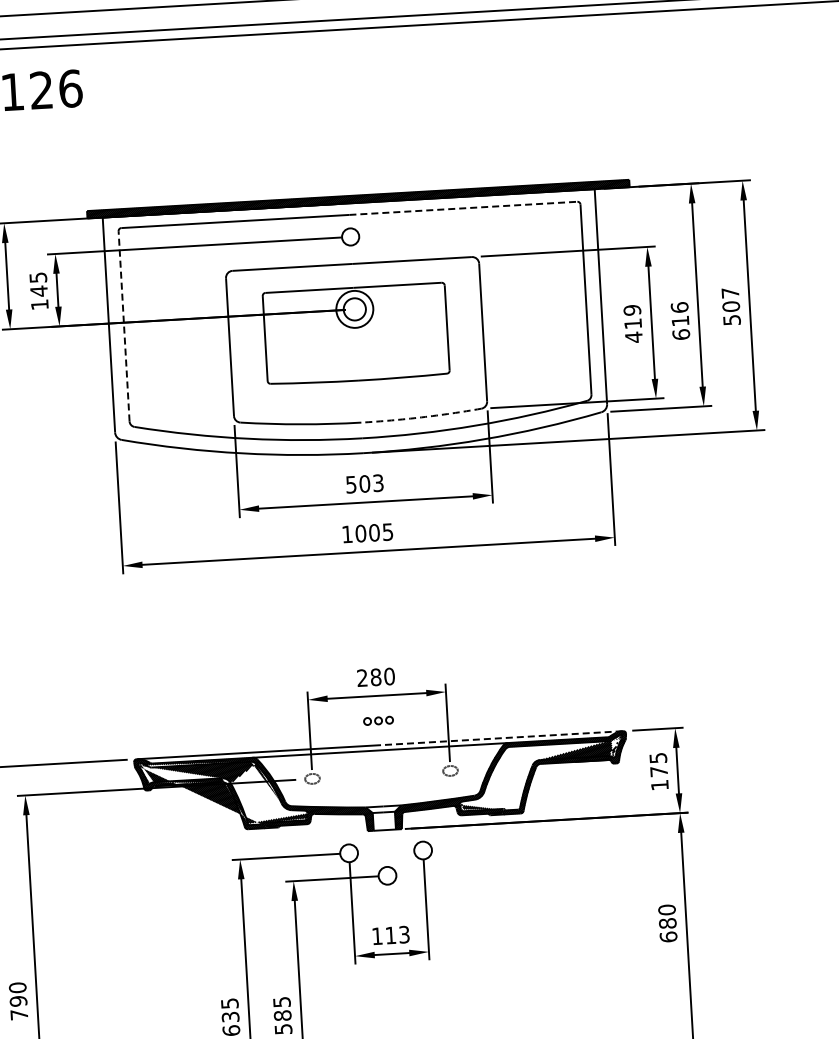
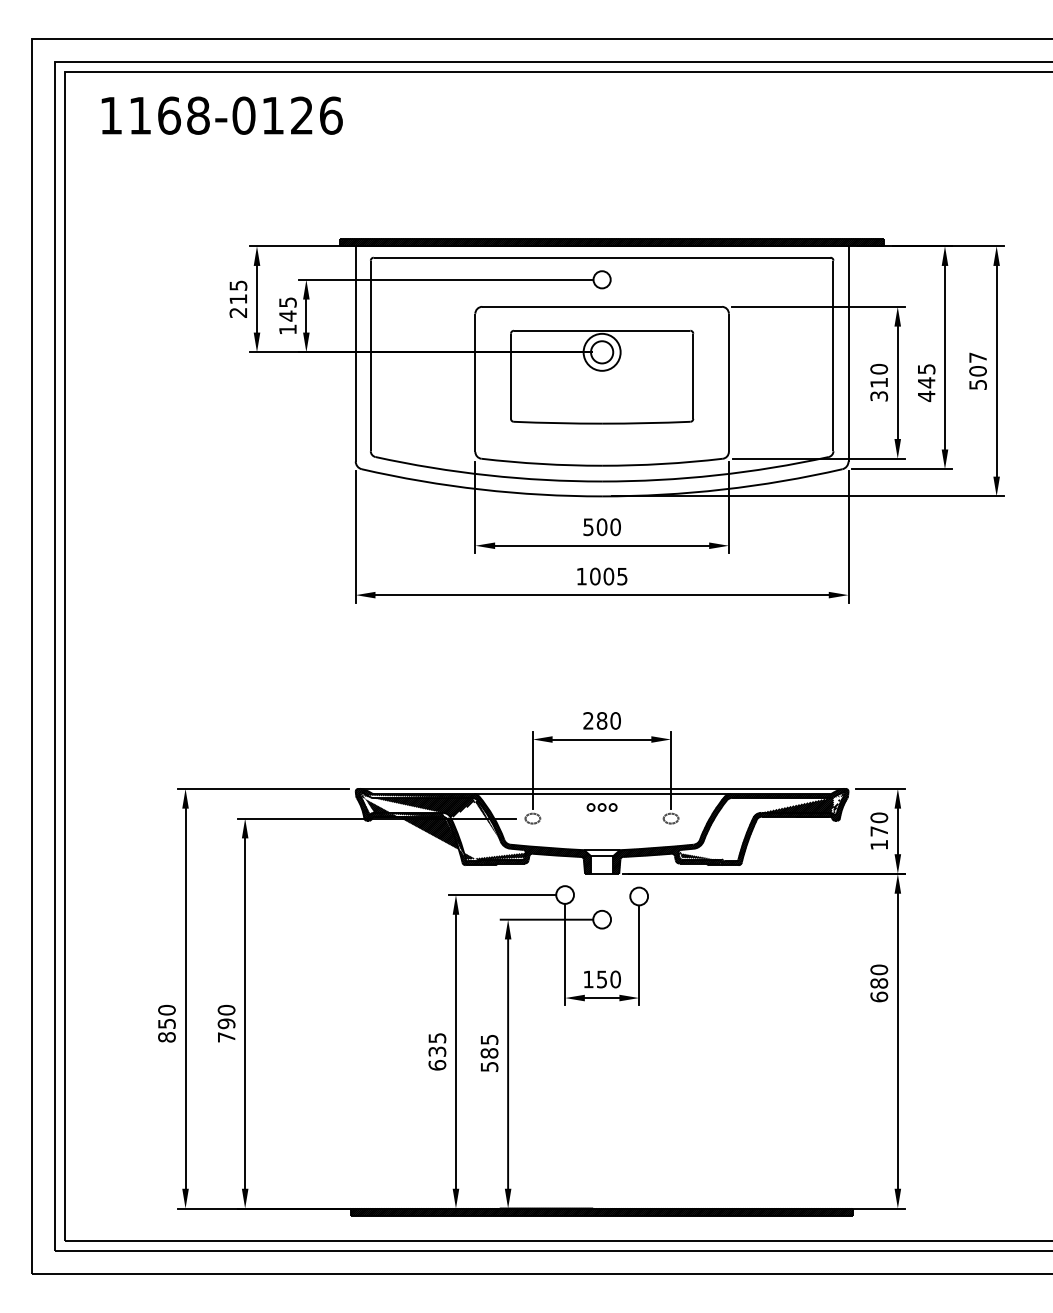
line: (463, 208) -> (716, 257), dashed -> solid
text: (680, 320) -> (926, 382), 616 -> 445
text: (633, 324) -> (879, 383), 419 -> 310
line: (123, 325) -> (370, 355), dashed -> solid
line: (421, 417) -> (662, 464), dashed -> solid
text: (378, 483) -> (615, 527), 503 -> 500
part: (377, 720) -> (601, 807), moved
line: (501, 737) -> (723, 788), dashed -> solid
text: (658, 757) -> (879, 817), 175 -> 170
text: (397, 935) -> (608, 979), 113 -> 150

